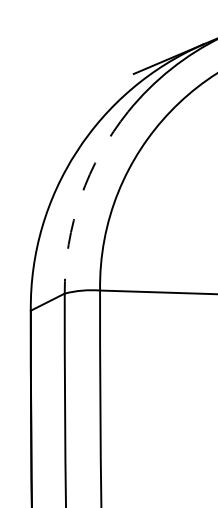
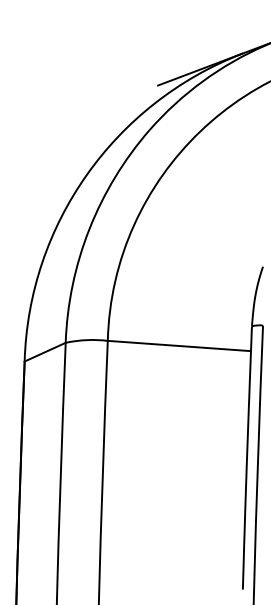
arc: (80, 197) -> (89, 229), dashed -> solid

